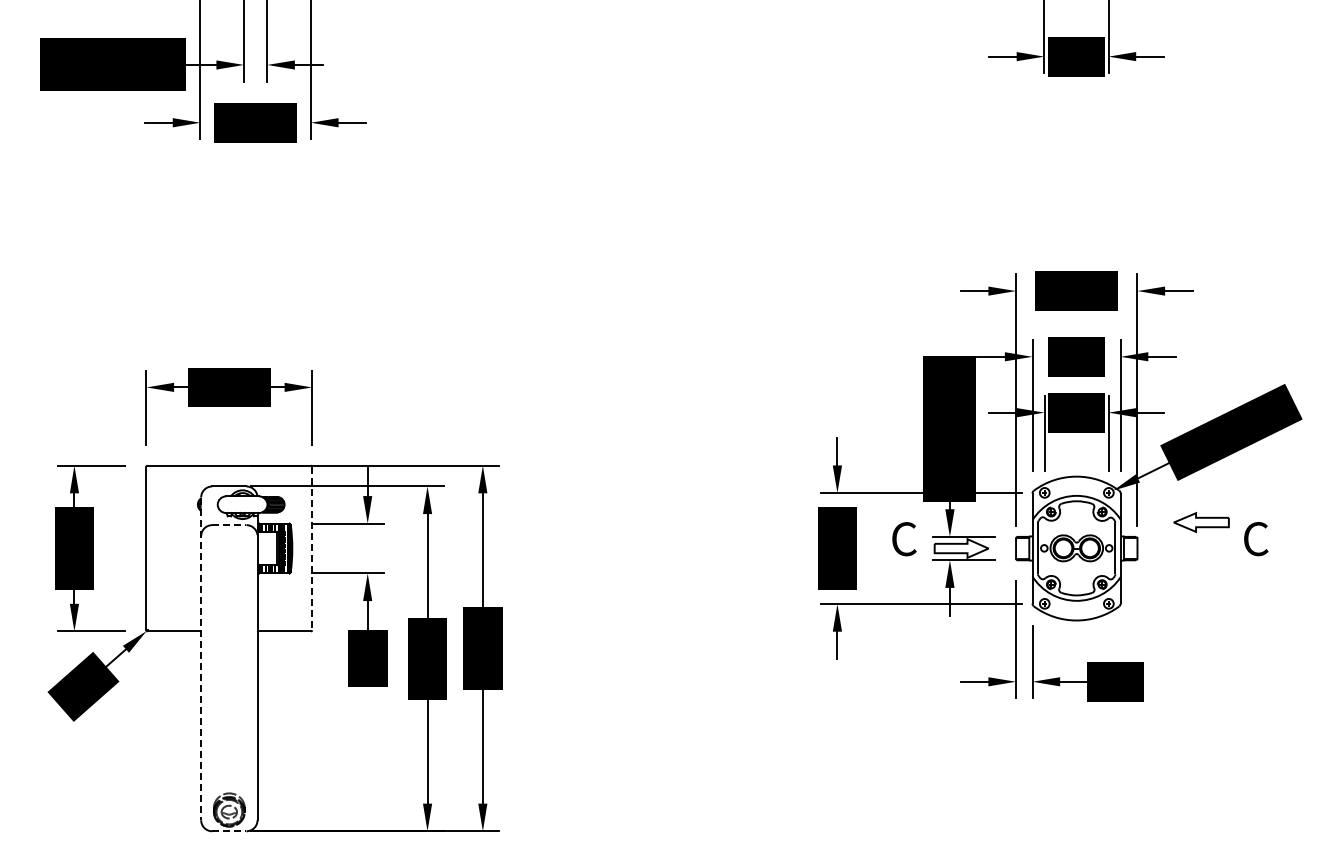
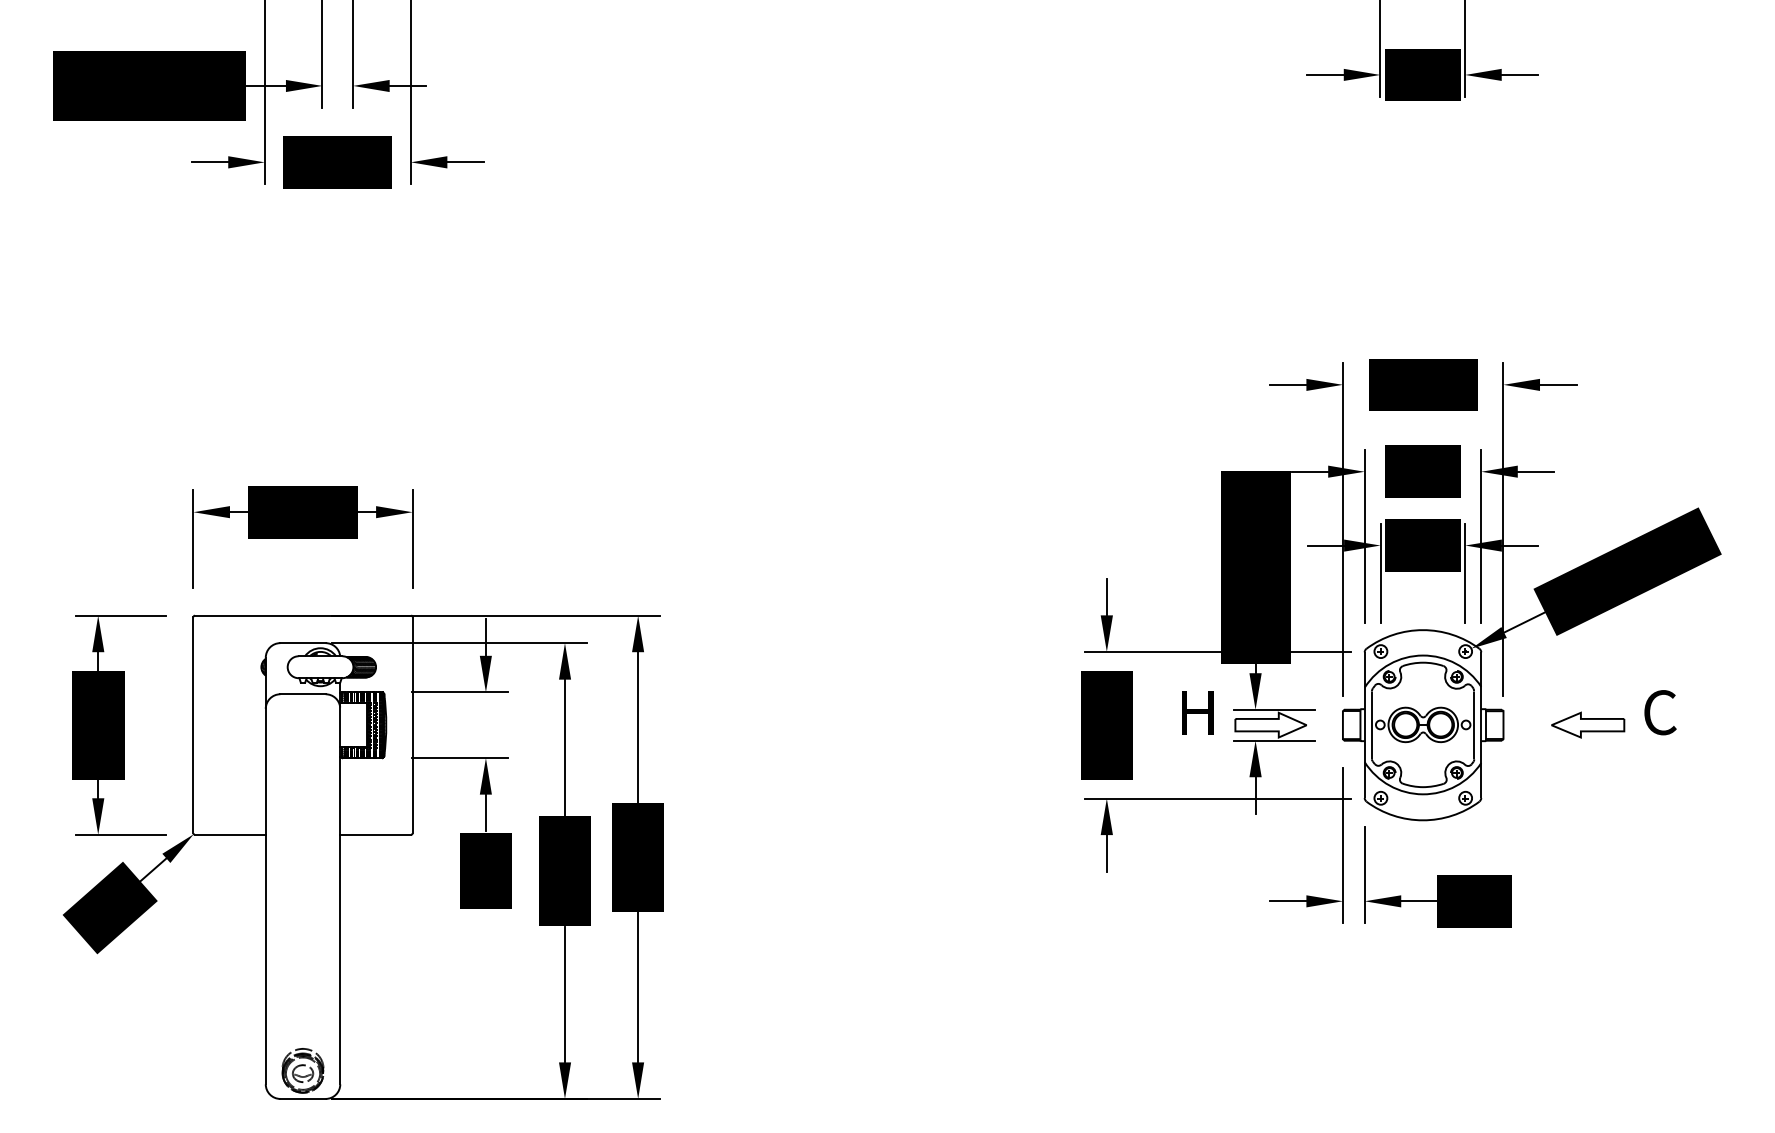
part: (1201, 522) -> (1588, 725), moved
line: (229, 525) -> (303, 694), dashed -> solid
text: (904, 539) -> (1195, 713), C -> H
line: (312, 548) -> (412, 725), dashed -> solid
line: (201, 659) -> (266, 871), dashed -> solid
line: (229, 831) -> (303, 1099), dashed -> solid

